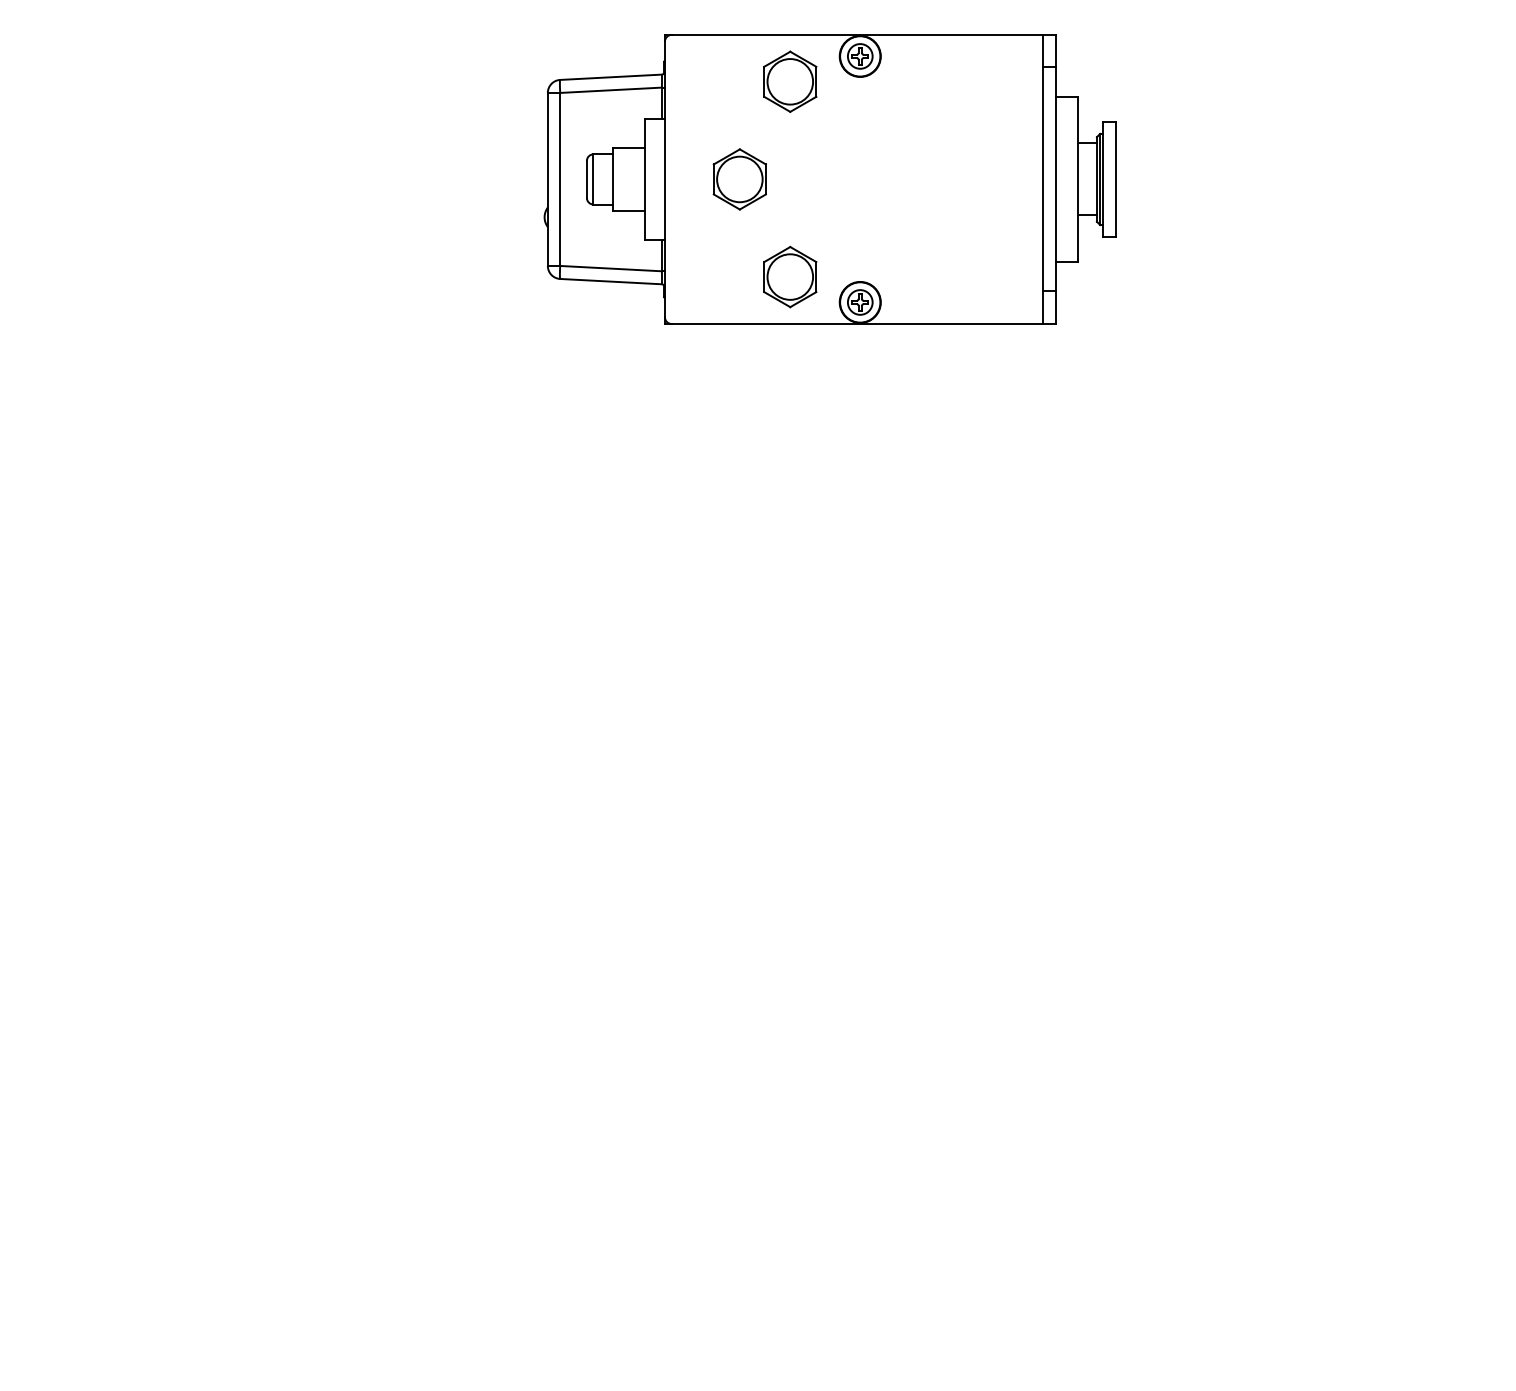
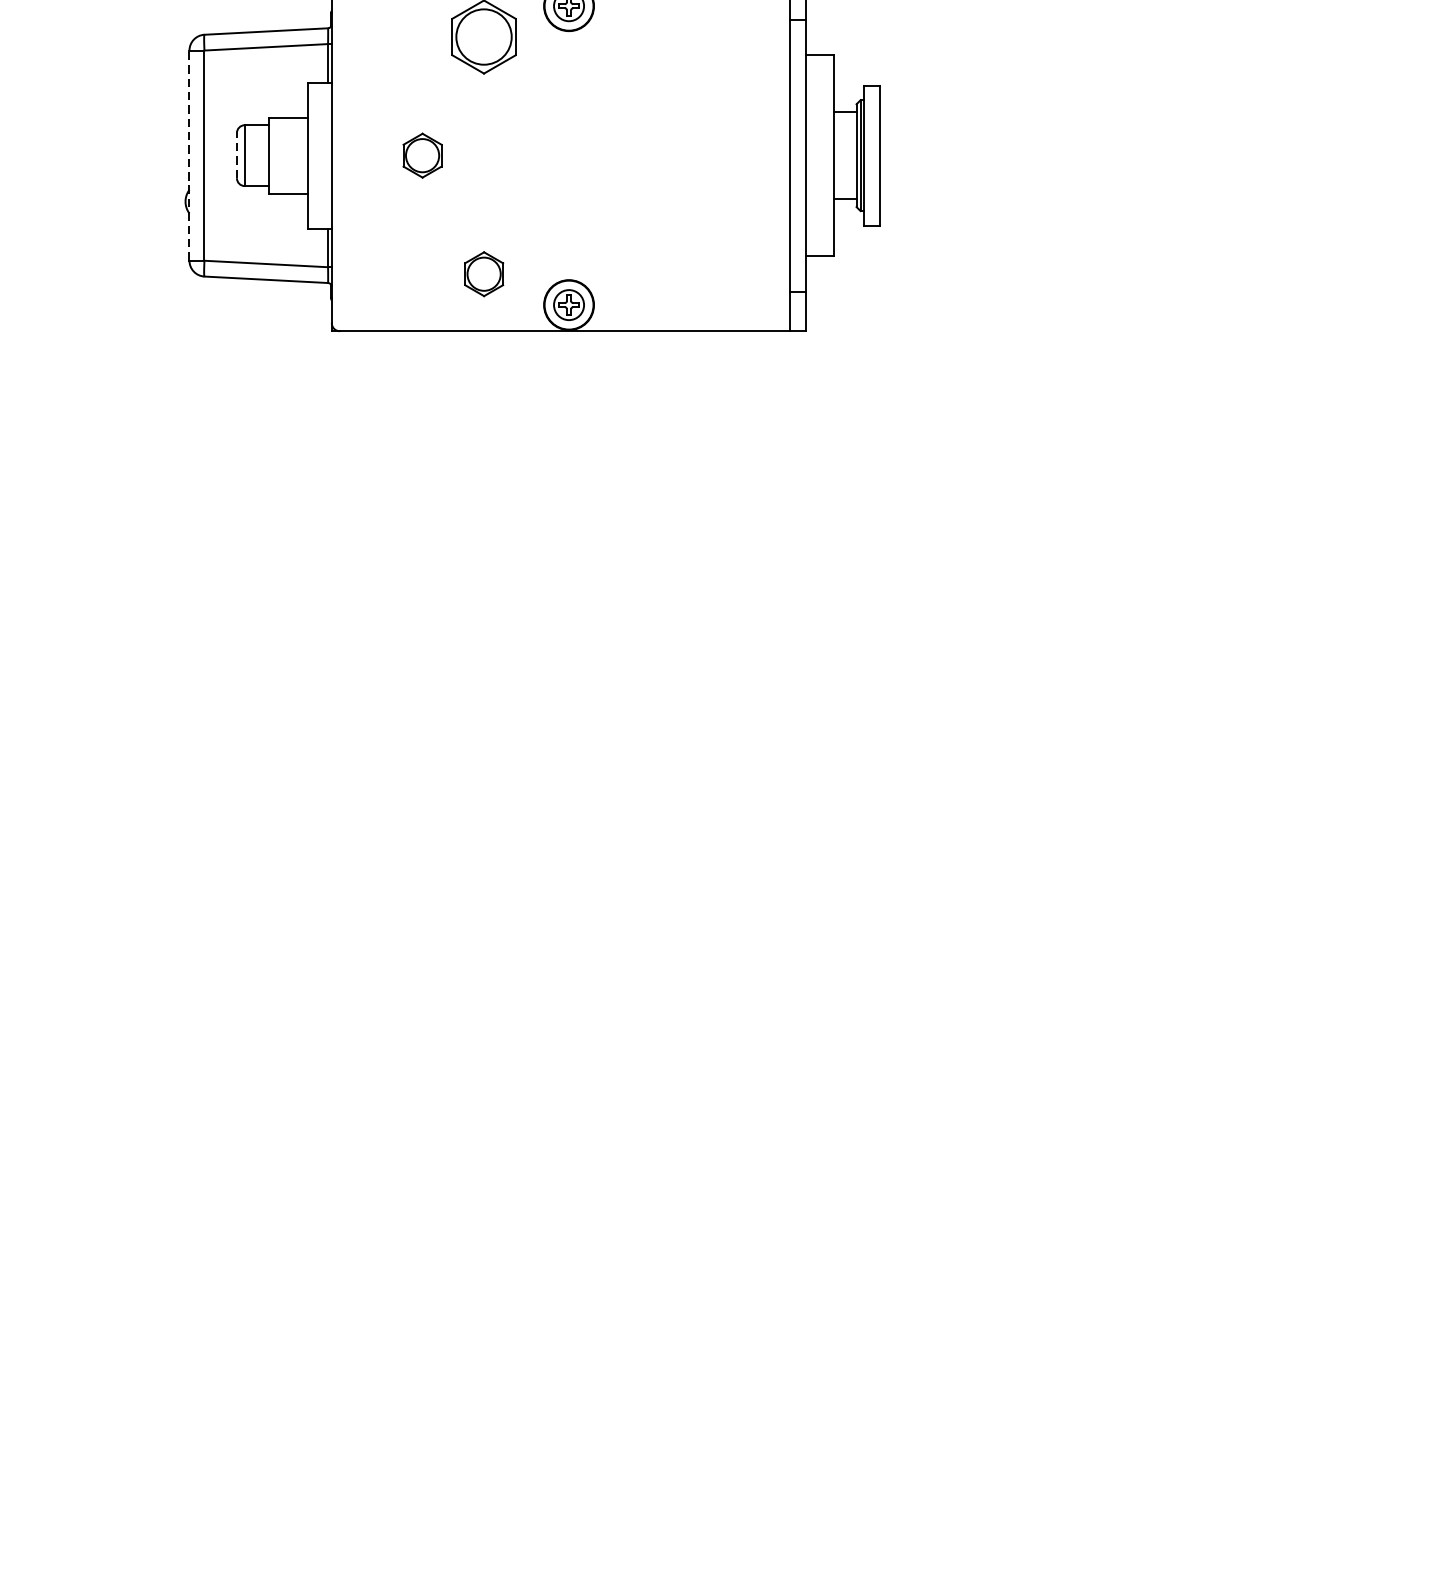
line: (547, 179) -> (189, 155), solid -> dashed
line: (586, 179) -> (236, 155), solid -> dashed
part: (739, 179) -> (422, 155), size x0.6
part: (790, 276) -> (484, 273), size x0.6

